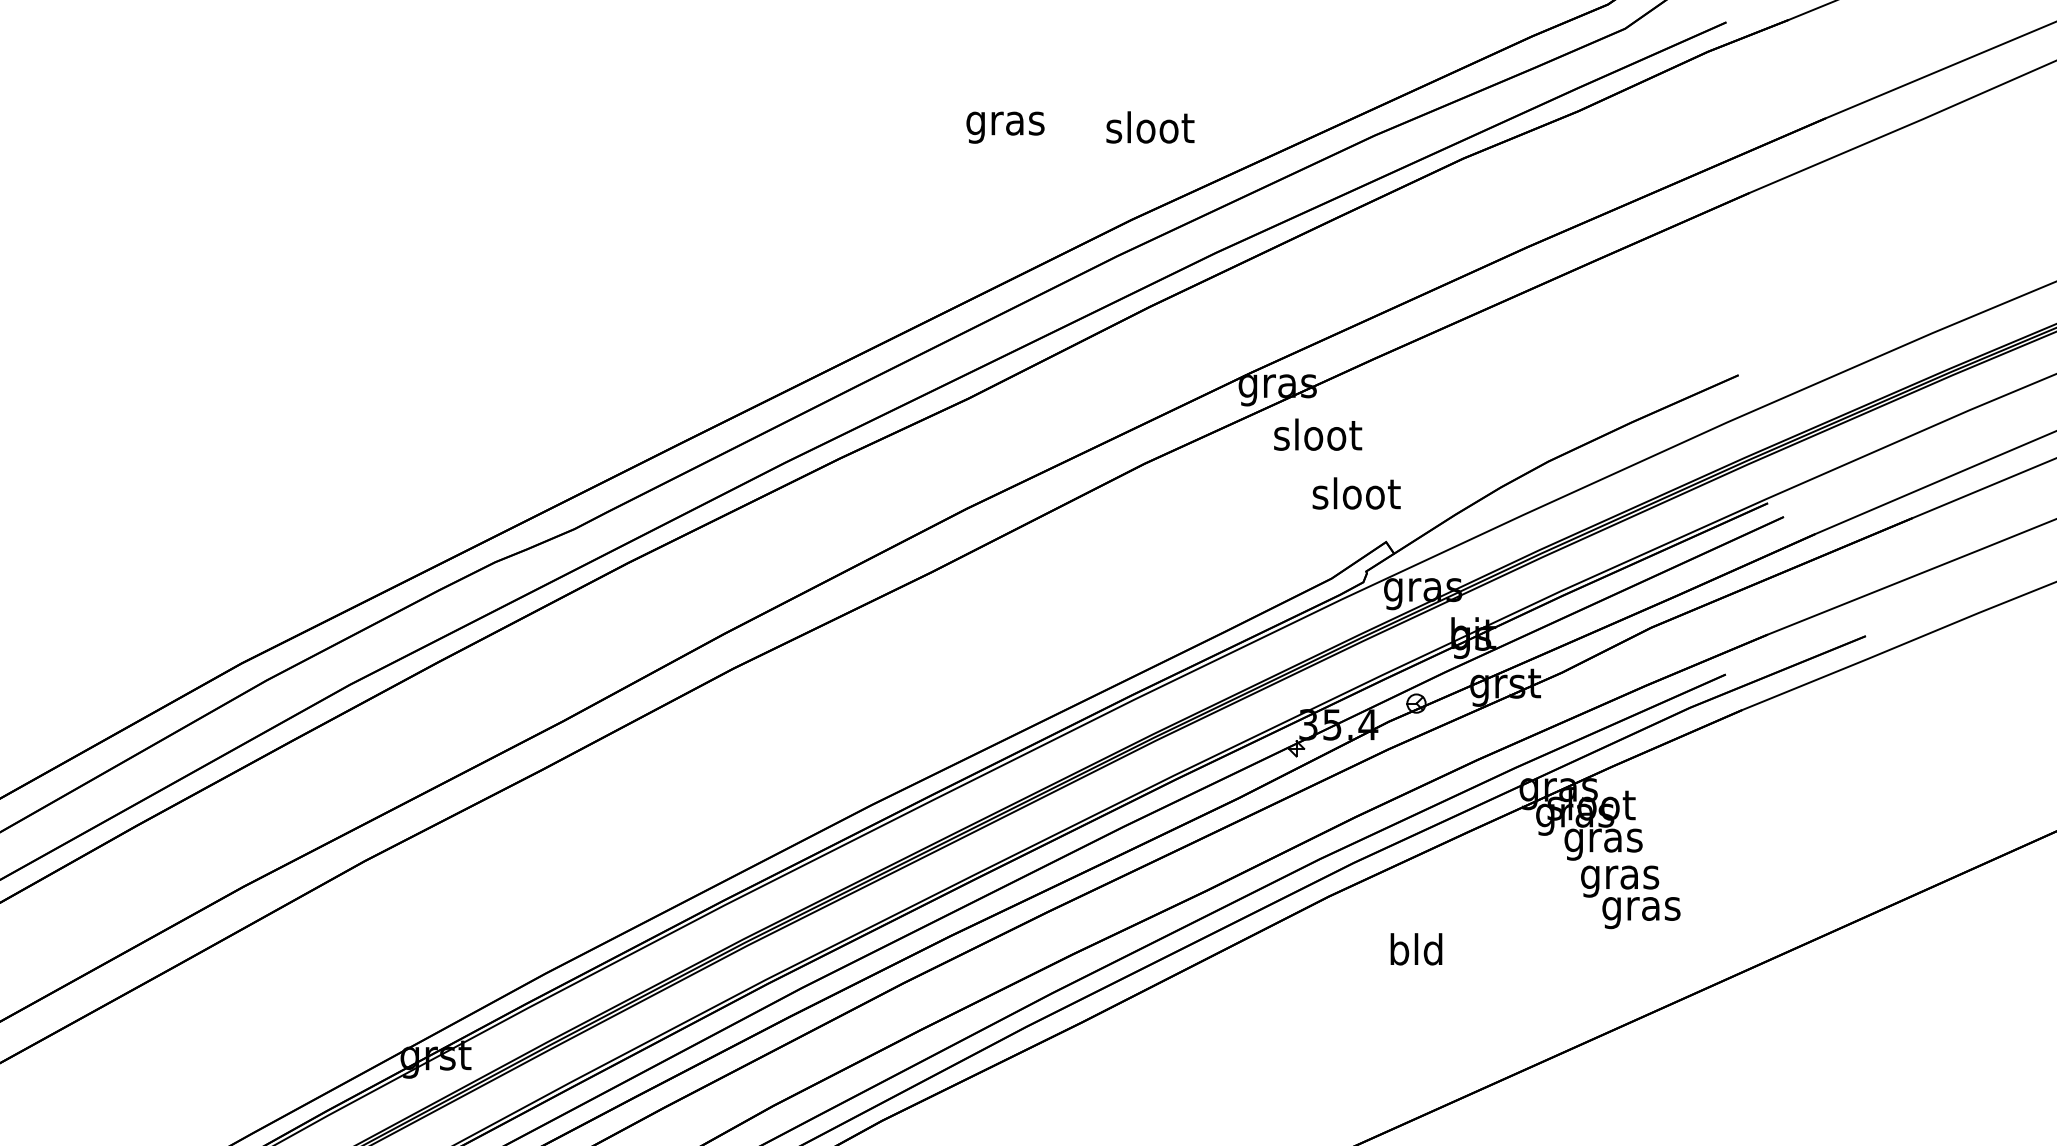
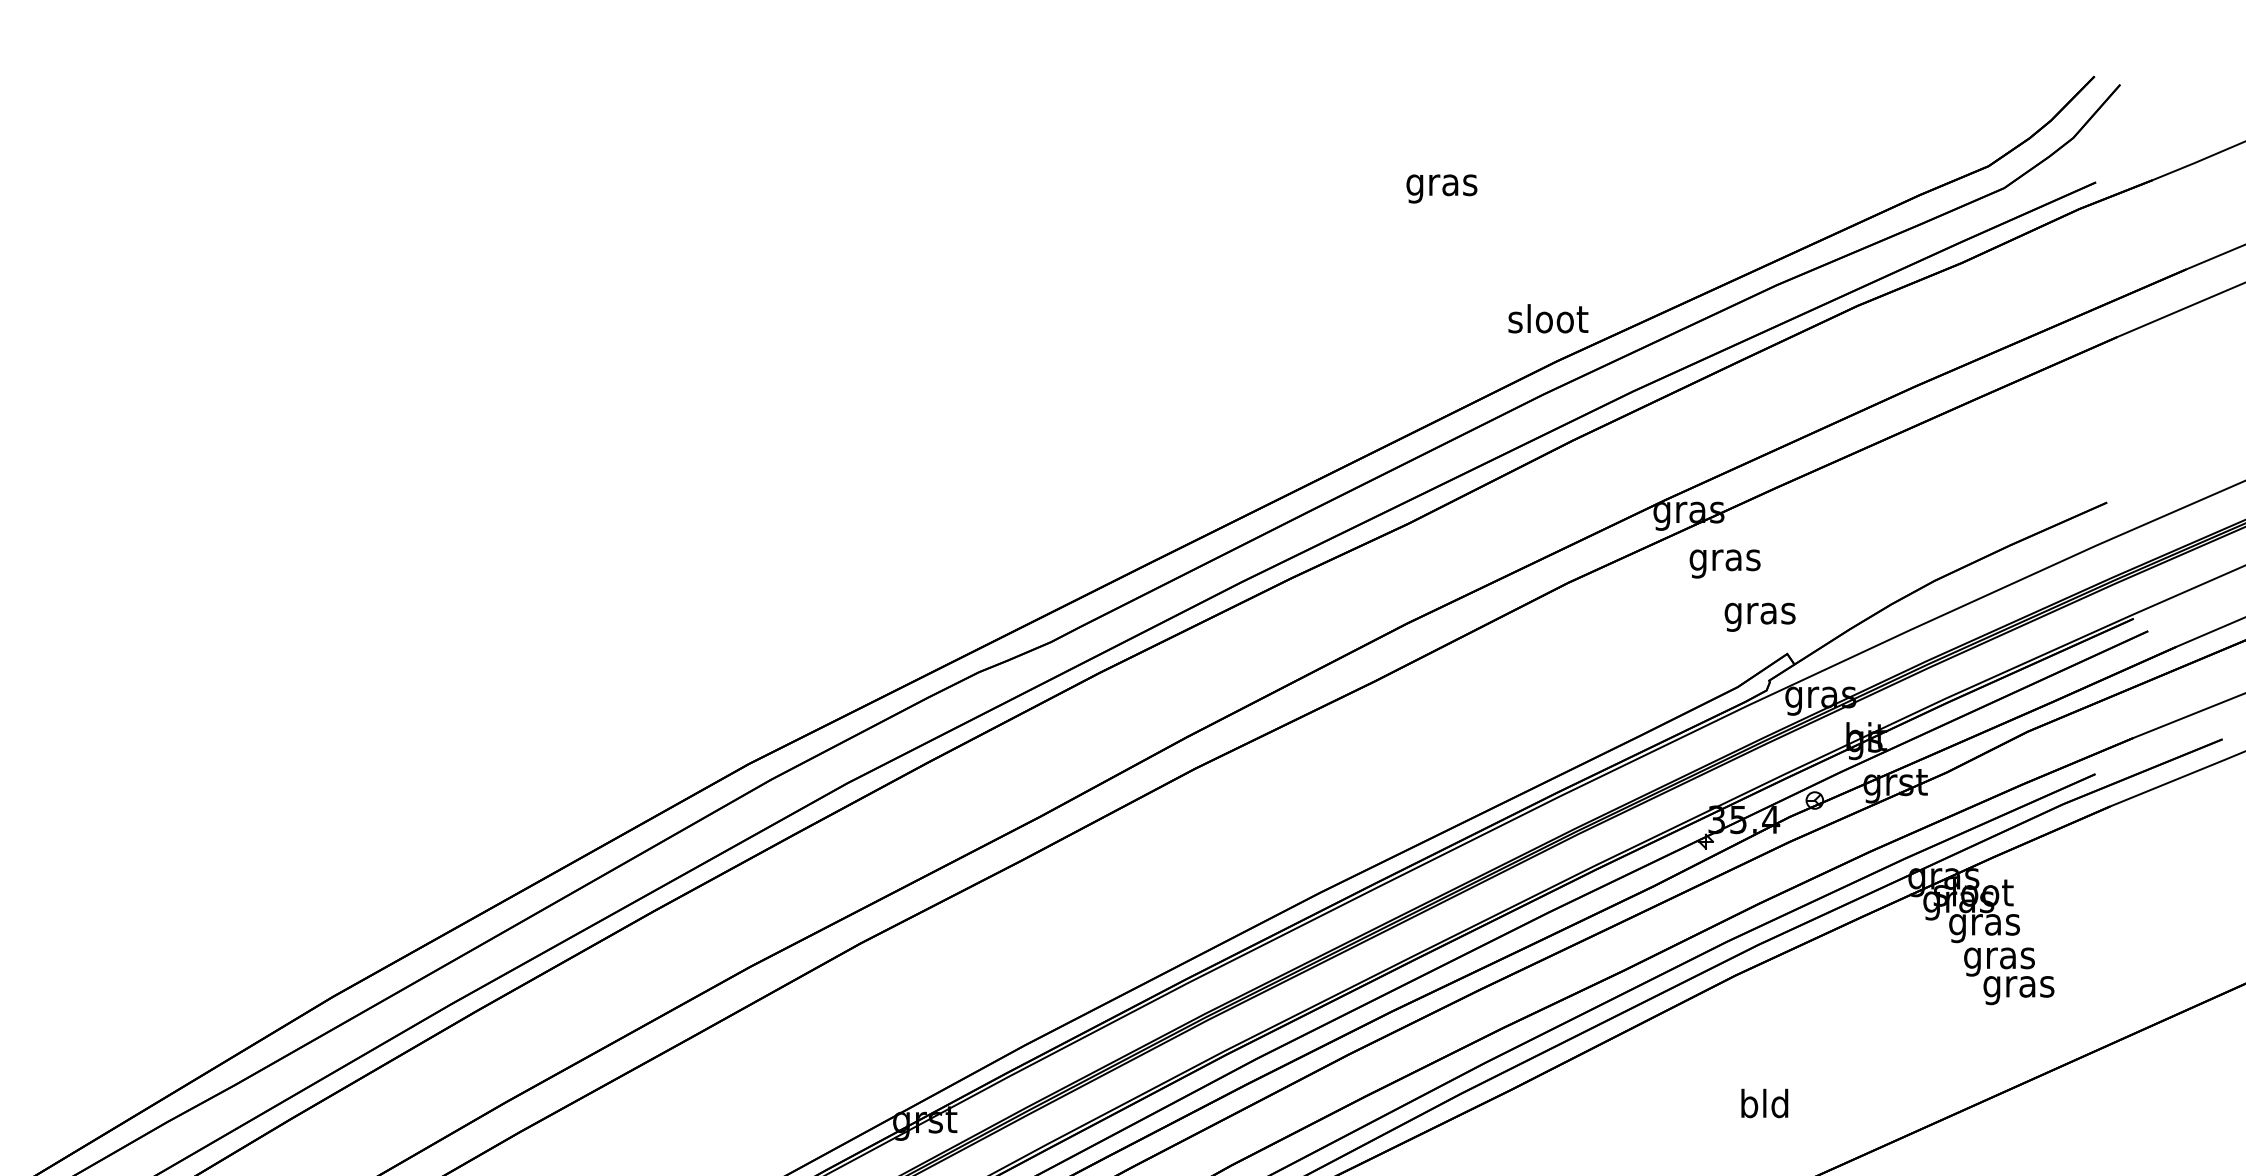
text: (1005, 127) -> (1441, 188), moved
text: (1150, 127) -> (1548, 318), moved
text: (1318, 437) -> (1725, 559), sloot -> gras
text: (1356, 497) -> (1760, 613), sloot -> gras
text: (1416, 949) -> (1764, 1103), moved

